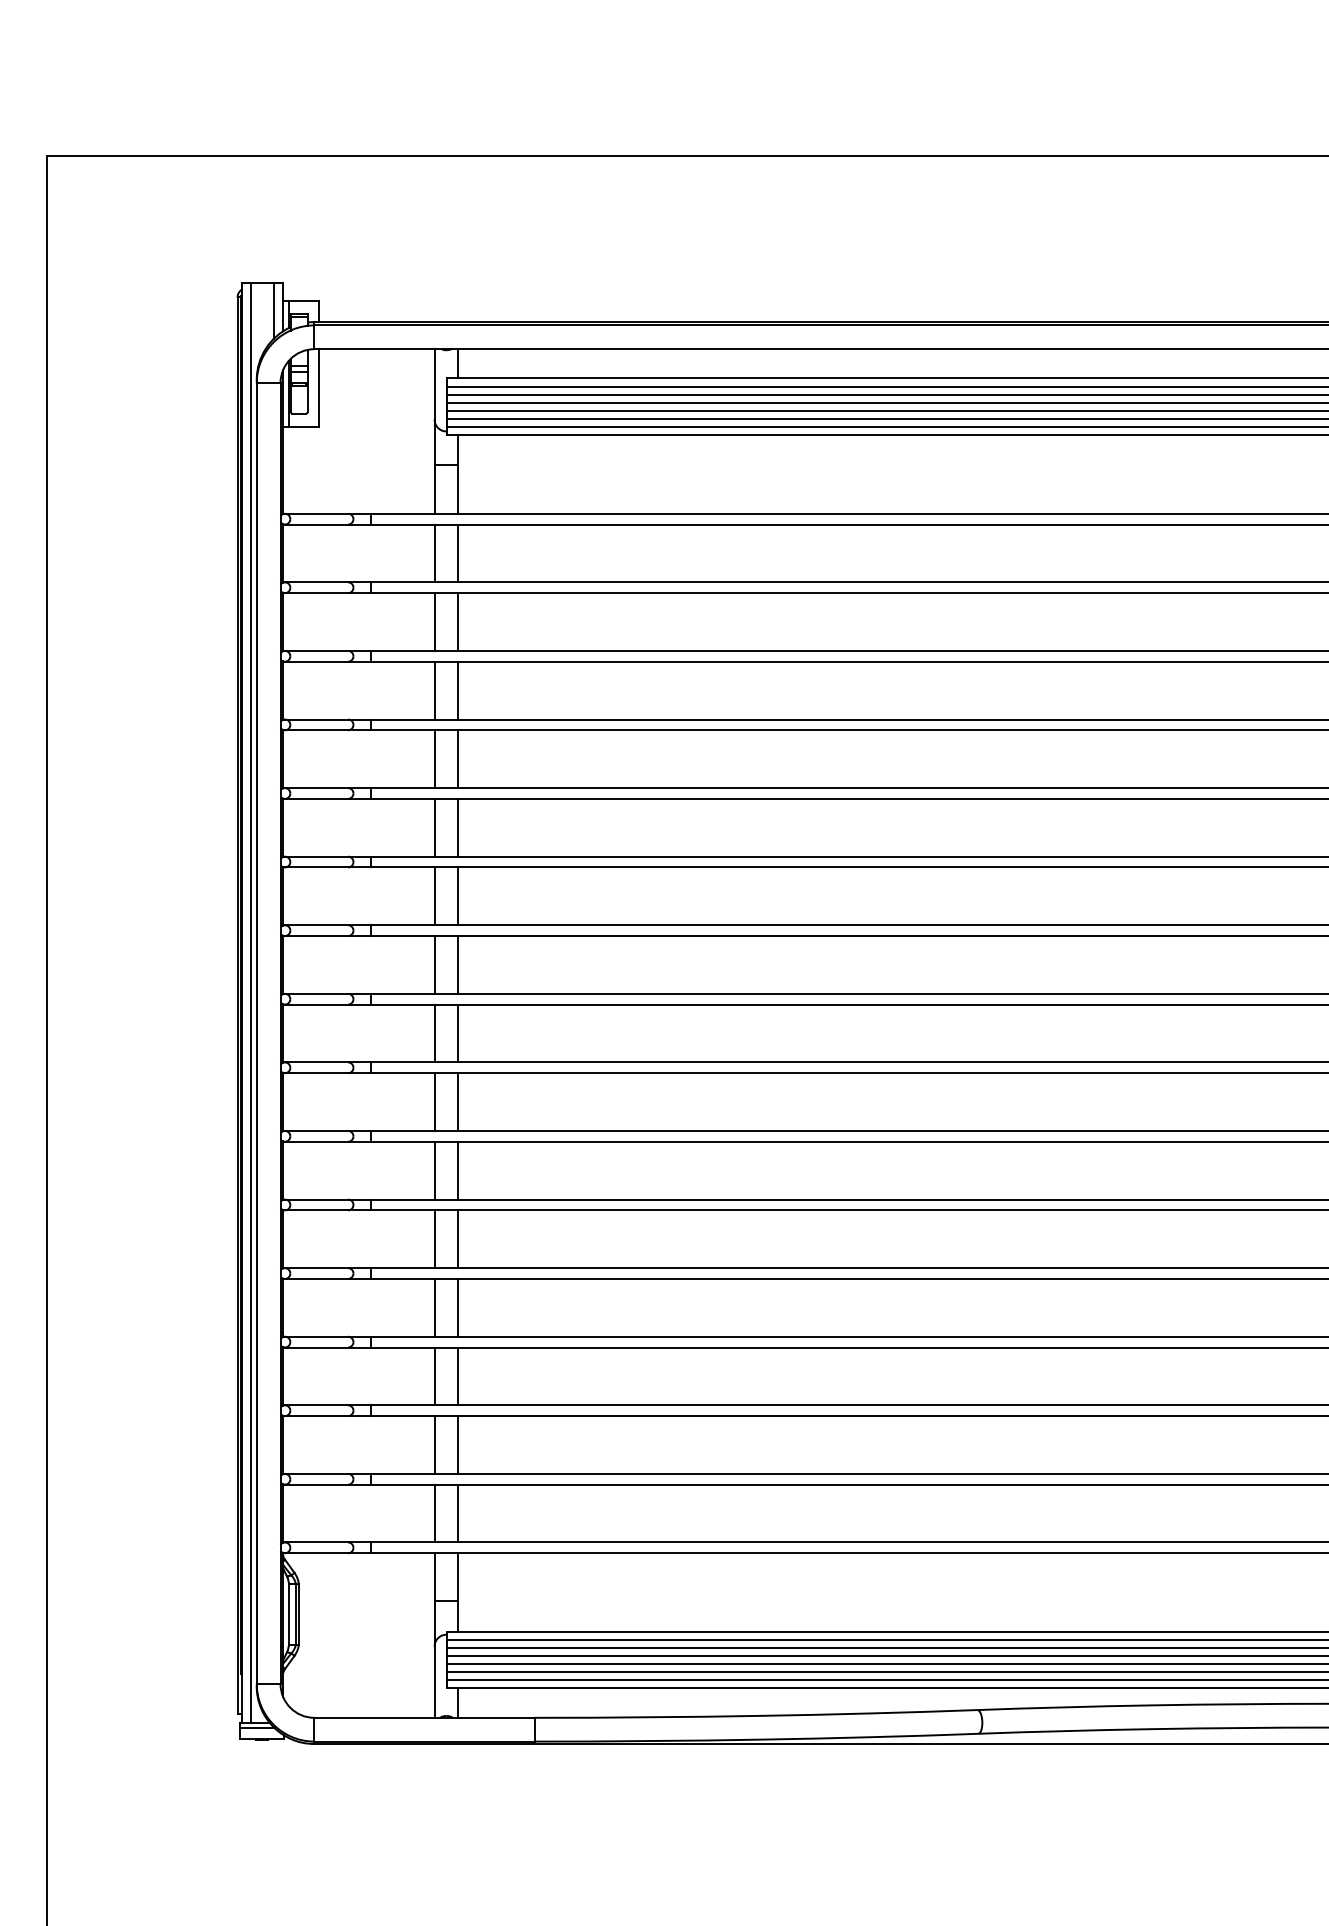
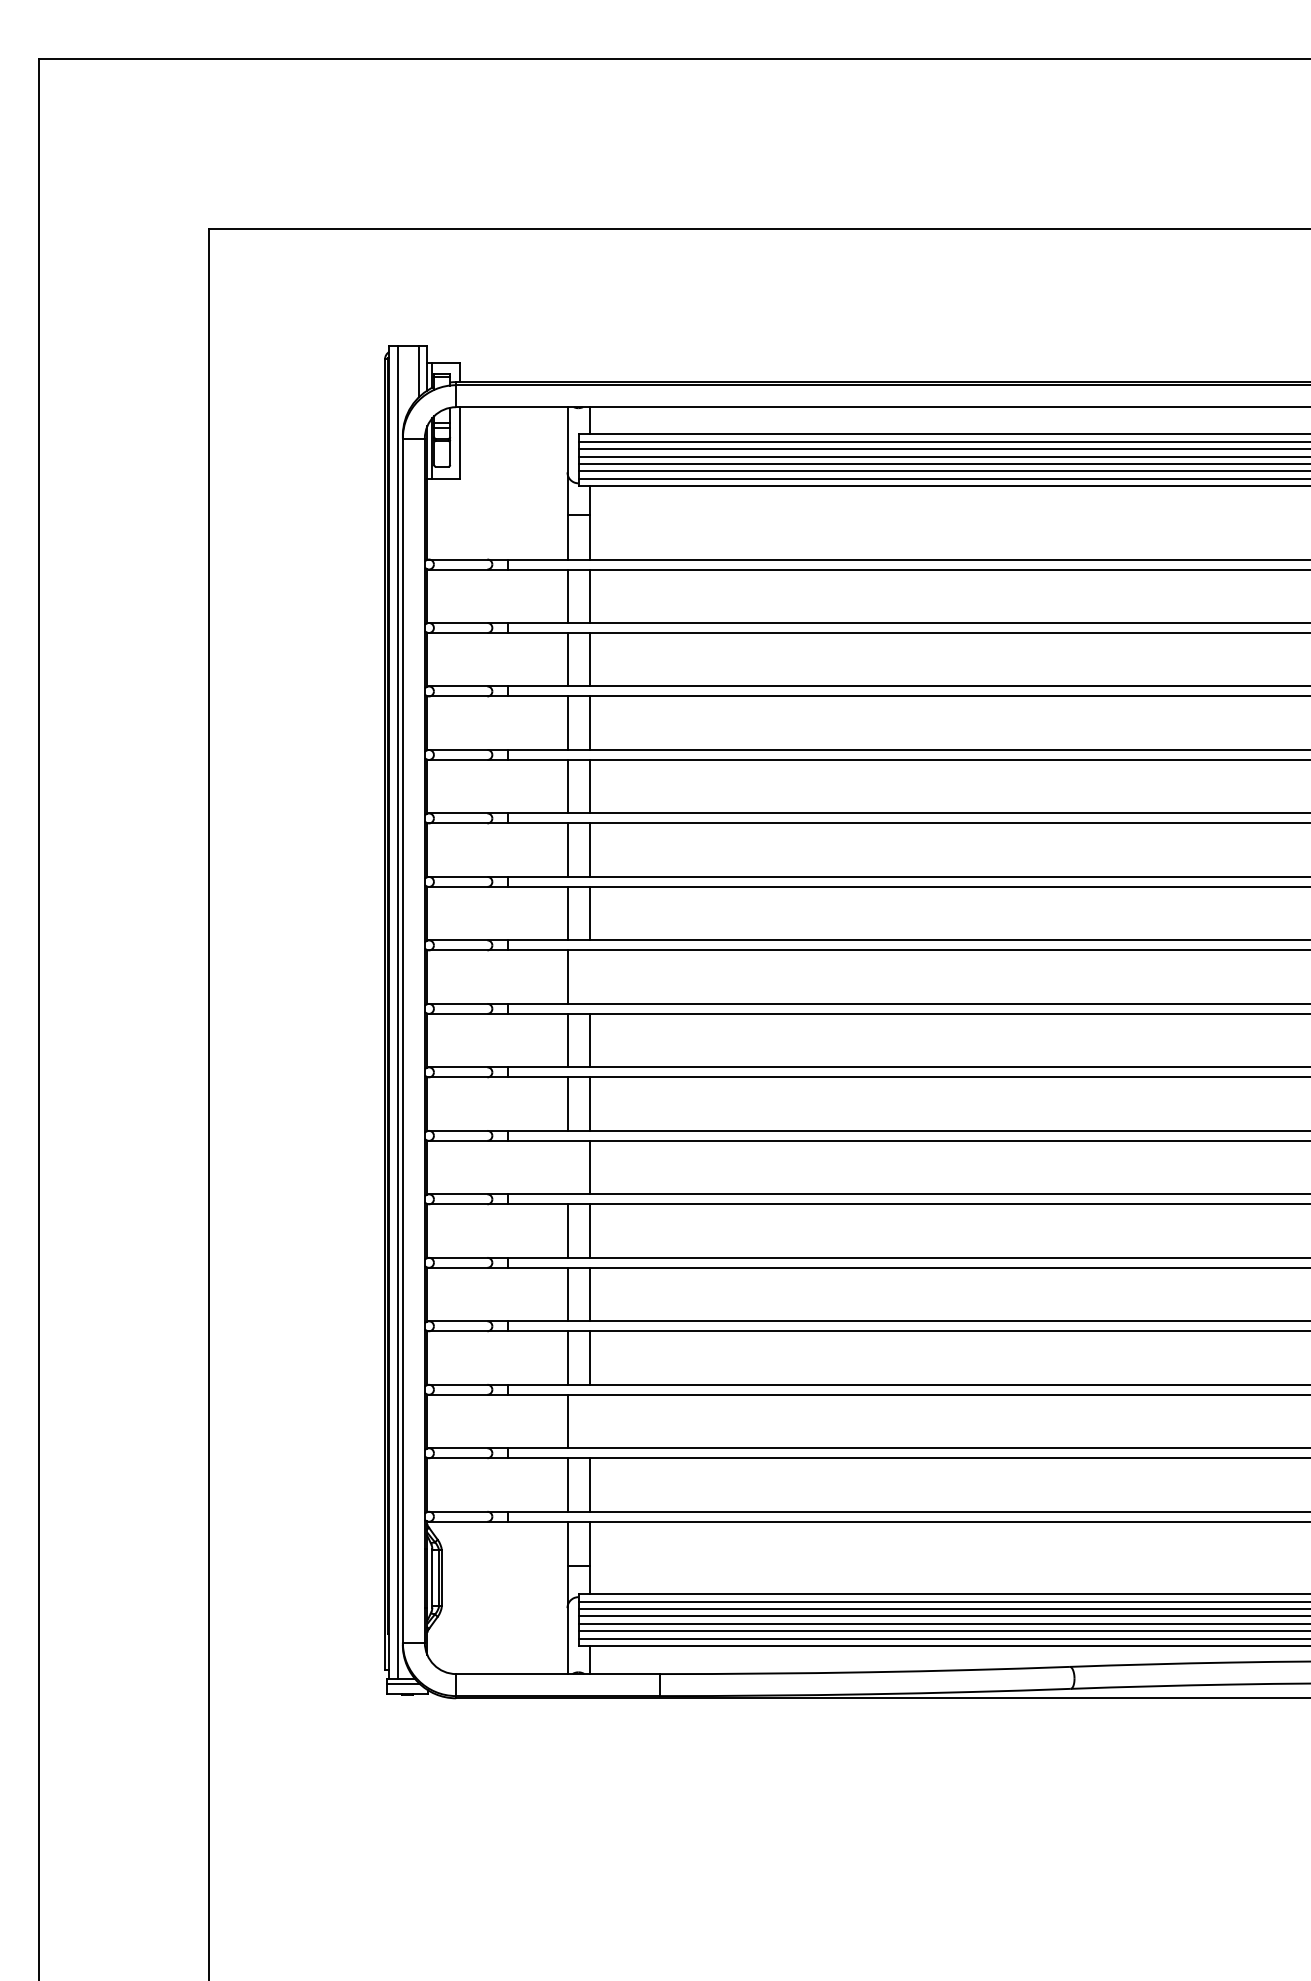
line: (458, 964) -> (589, 976), removed
line: (434, 1170) -> (567, 1167), removed
line: (458, 1444) -> (589, 1421), removed

